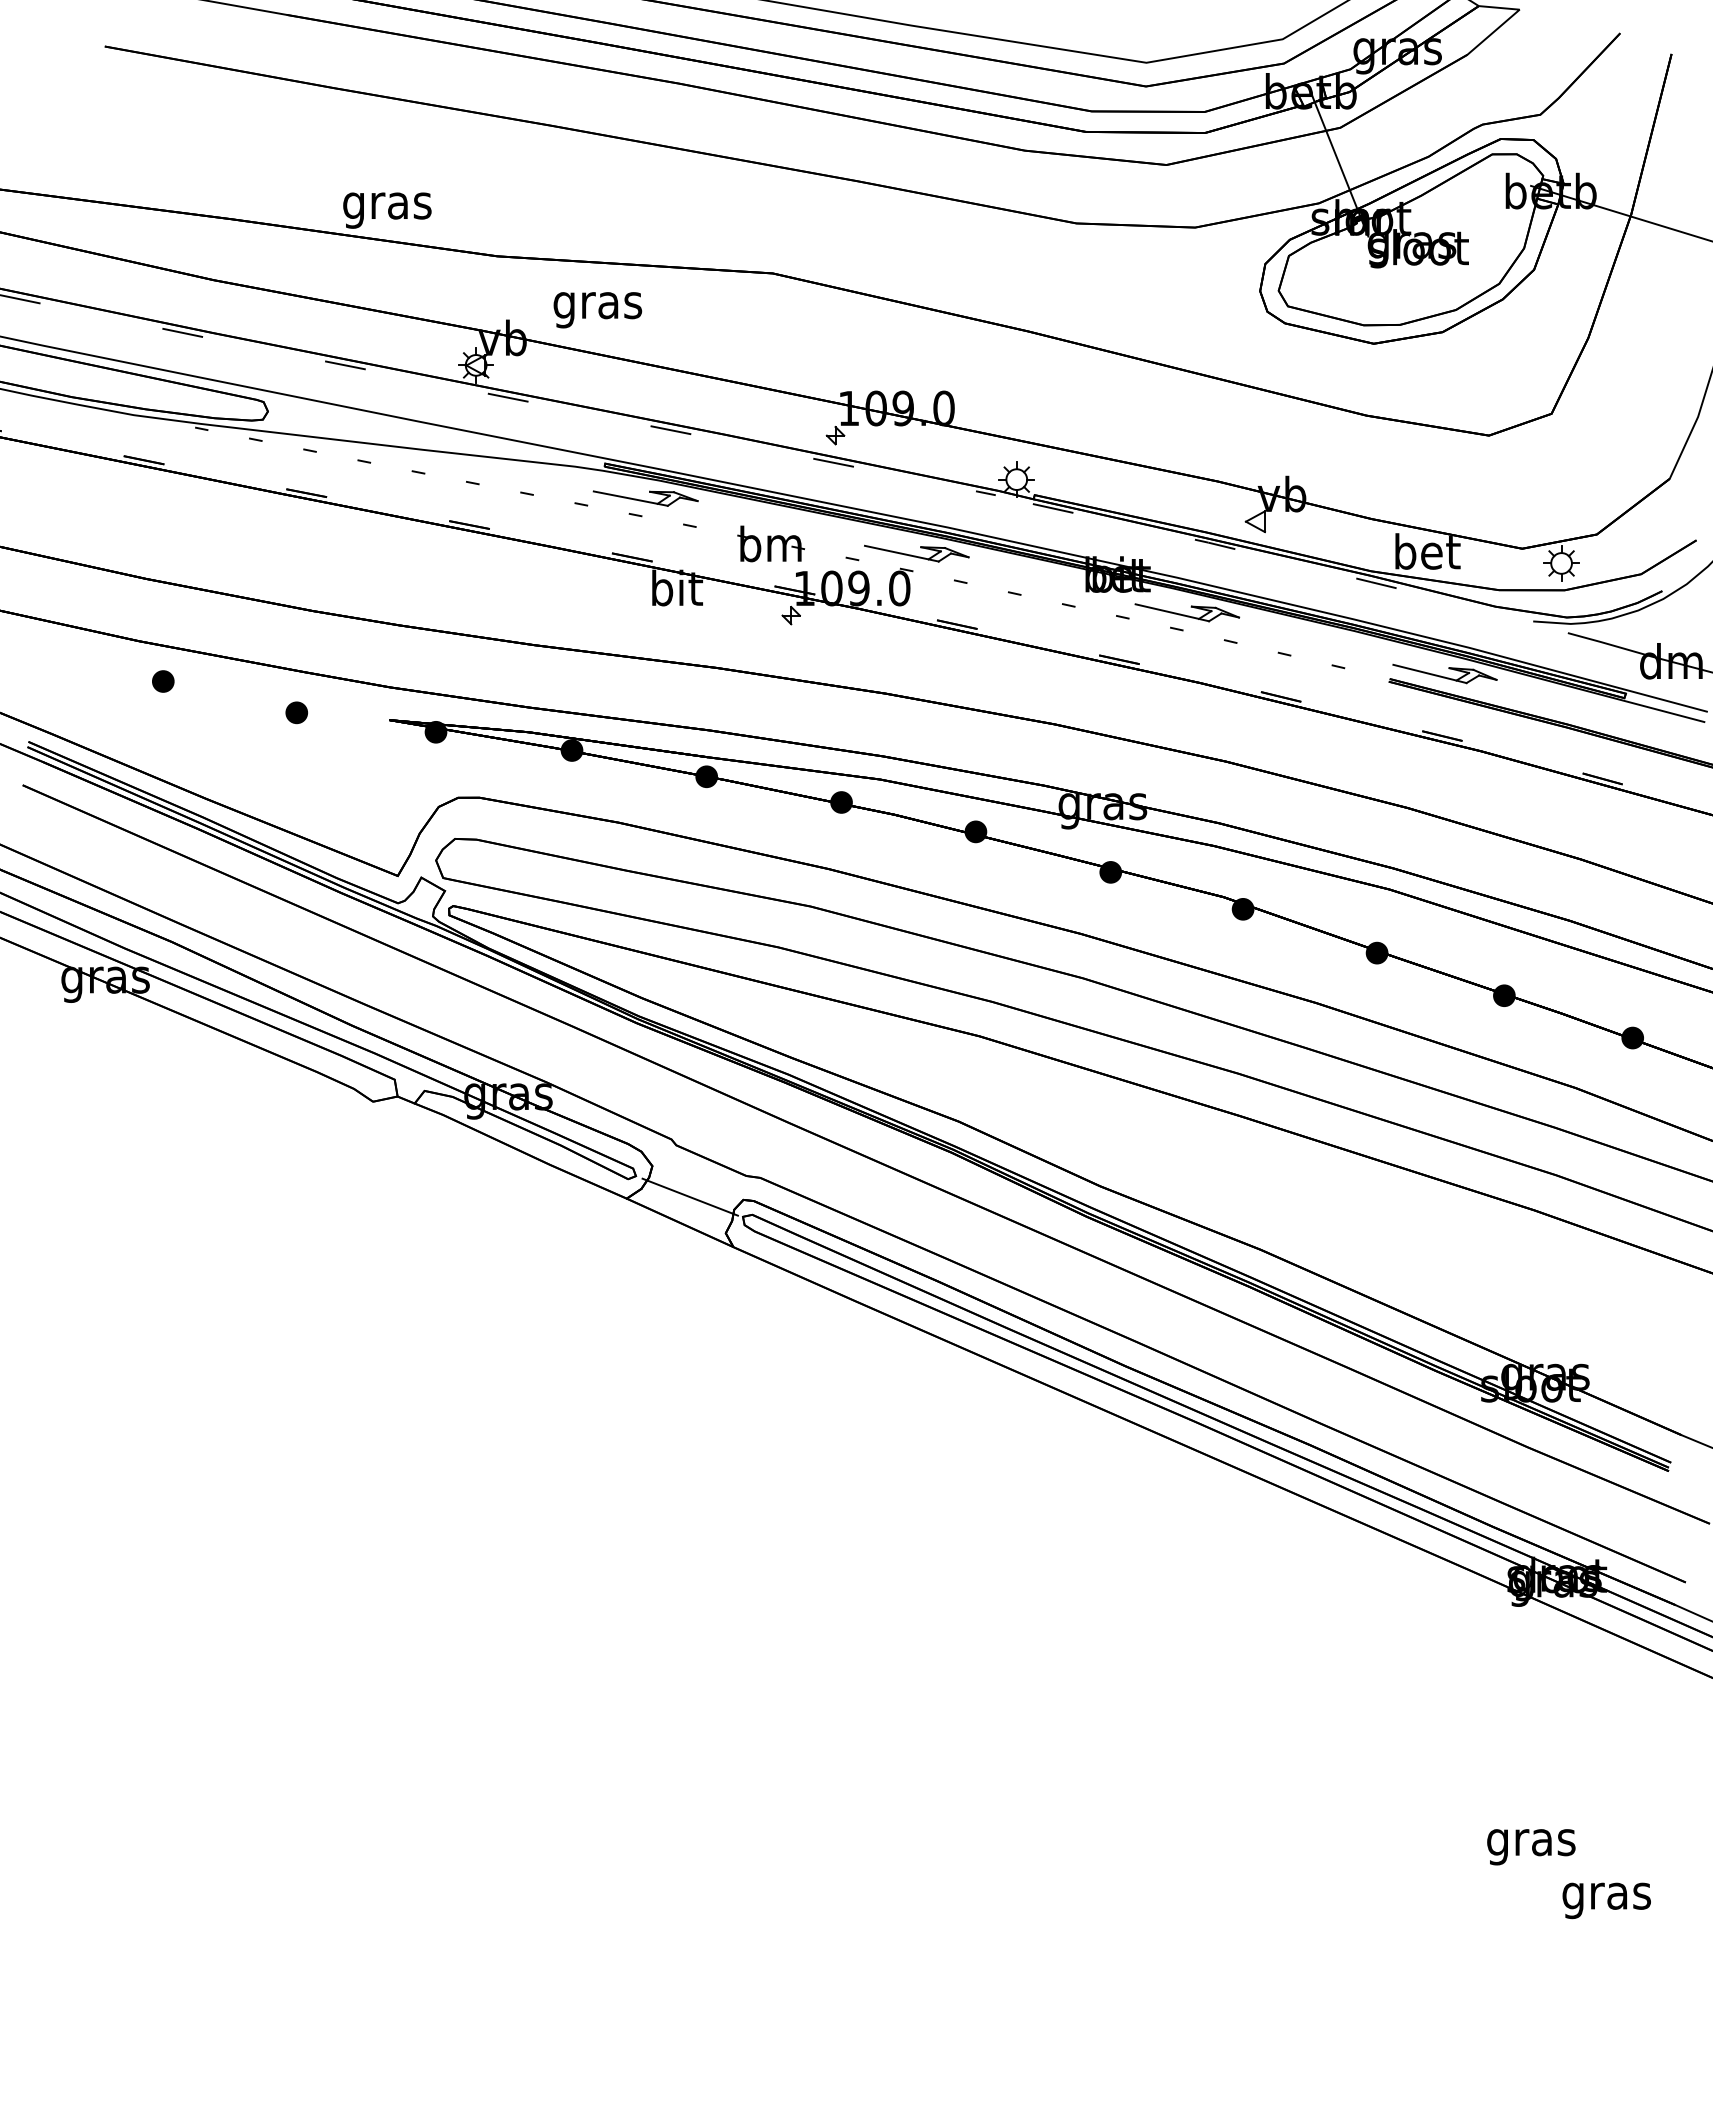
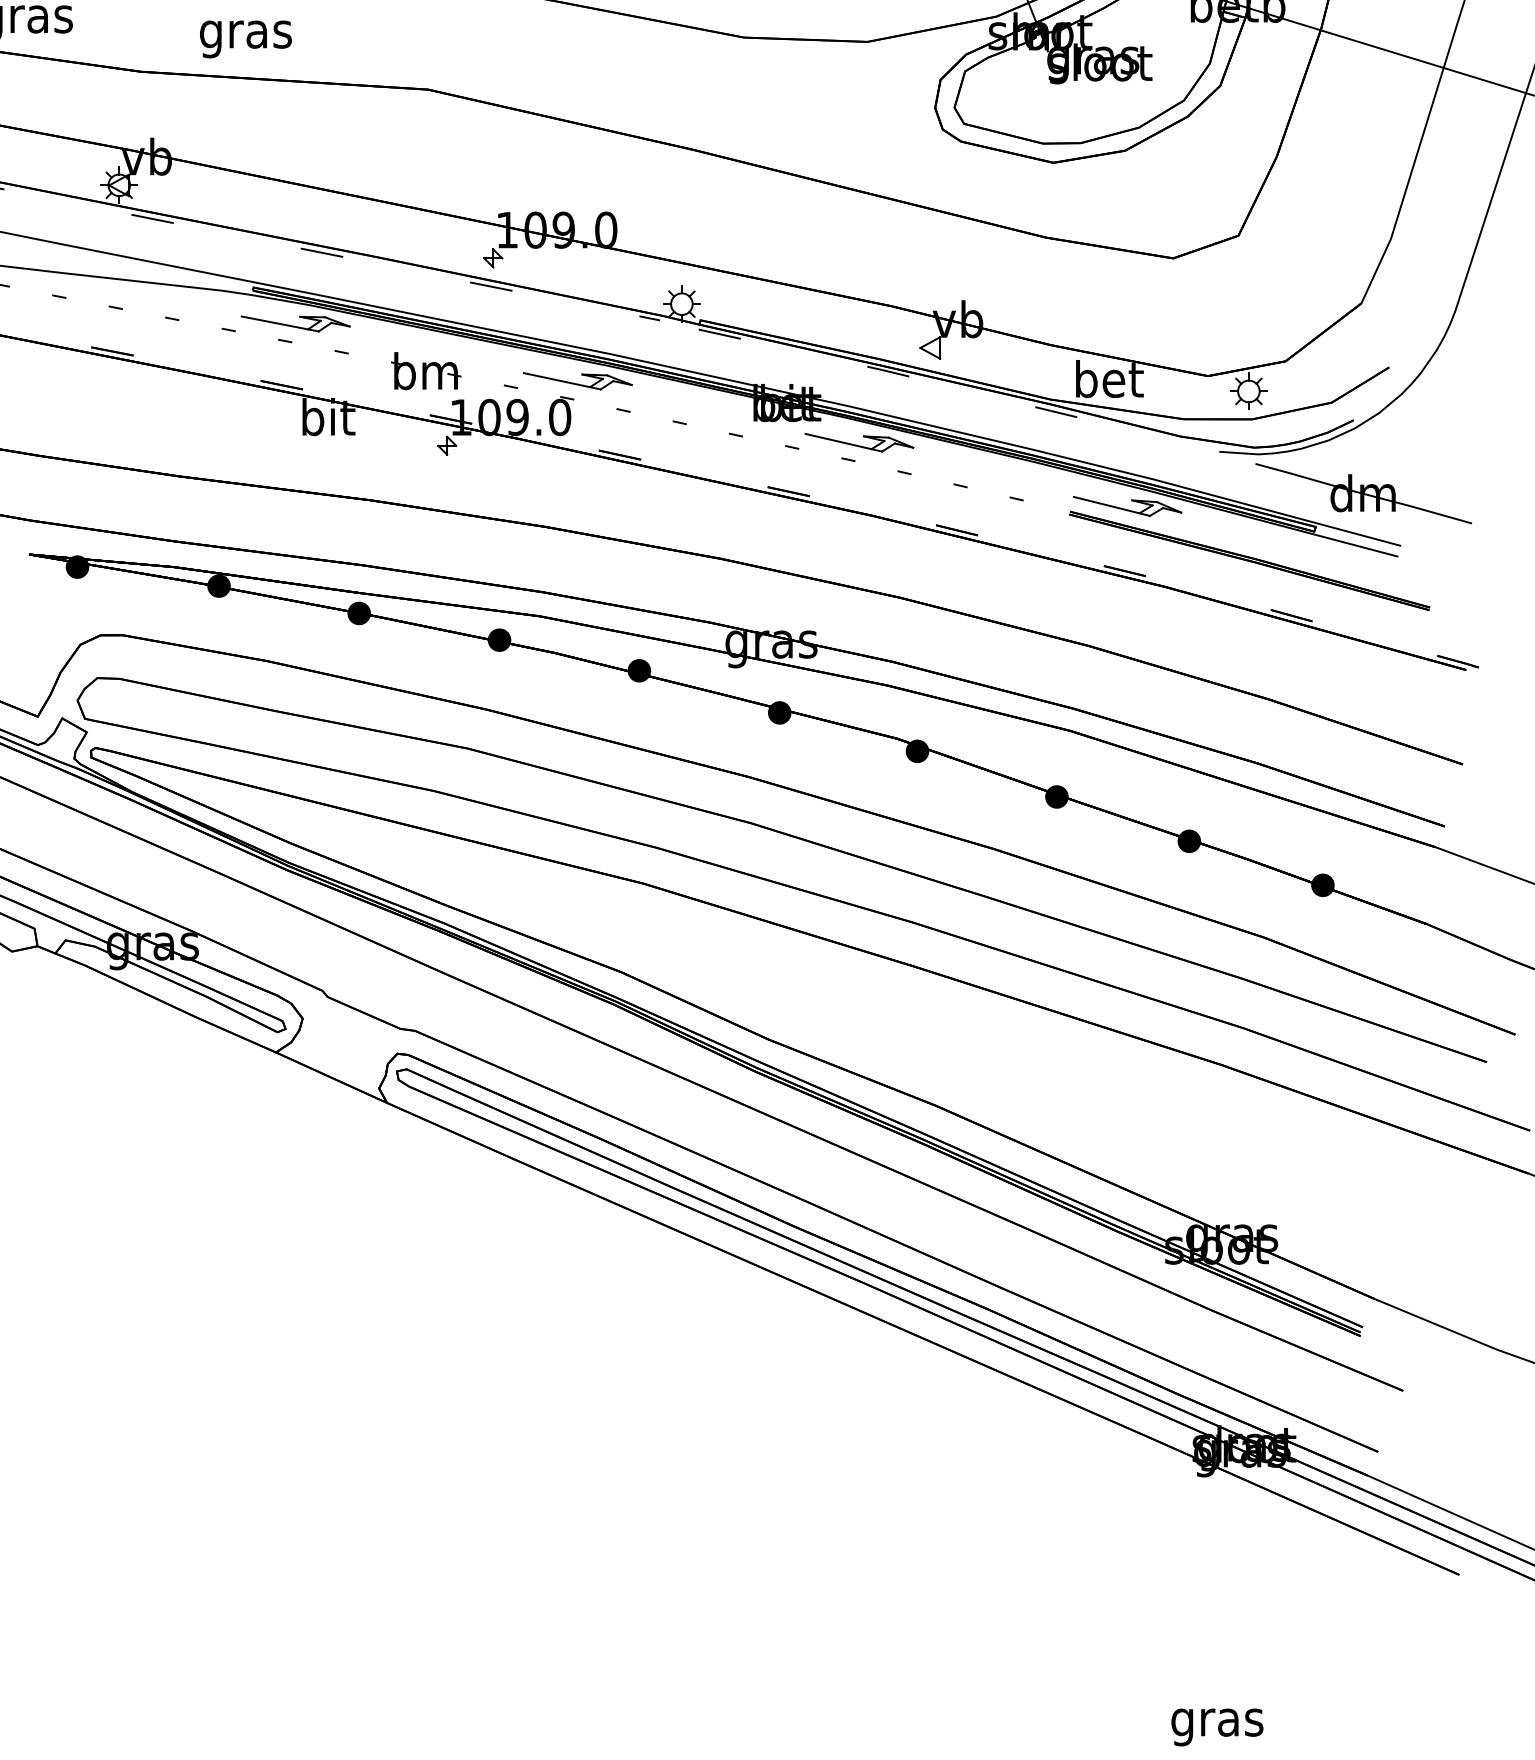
text: (597, 310) -> (245, 39), moved
line: (689, 1196) -> (341, 1050), removed

